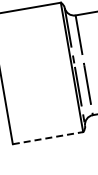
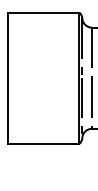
line: (47, 137) -> (43, 143), dashed -> solid

